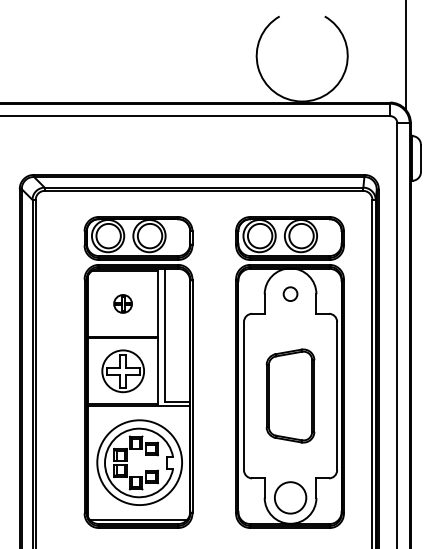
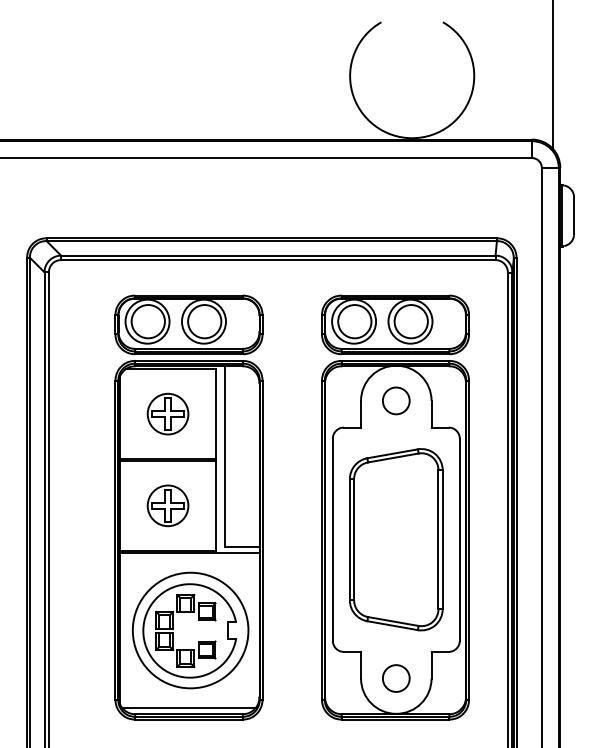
circle: (290, 293) -> (396, 399), size x1.43
part: (122, 303) -> (167, 413), size x1.67
part: (122, 370) -> (167, 504), size x0.71
part: (290, 395) -> (396, 538), size x1.43
circle: (290, 497) -> (396, 677), size x0.62

